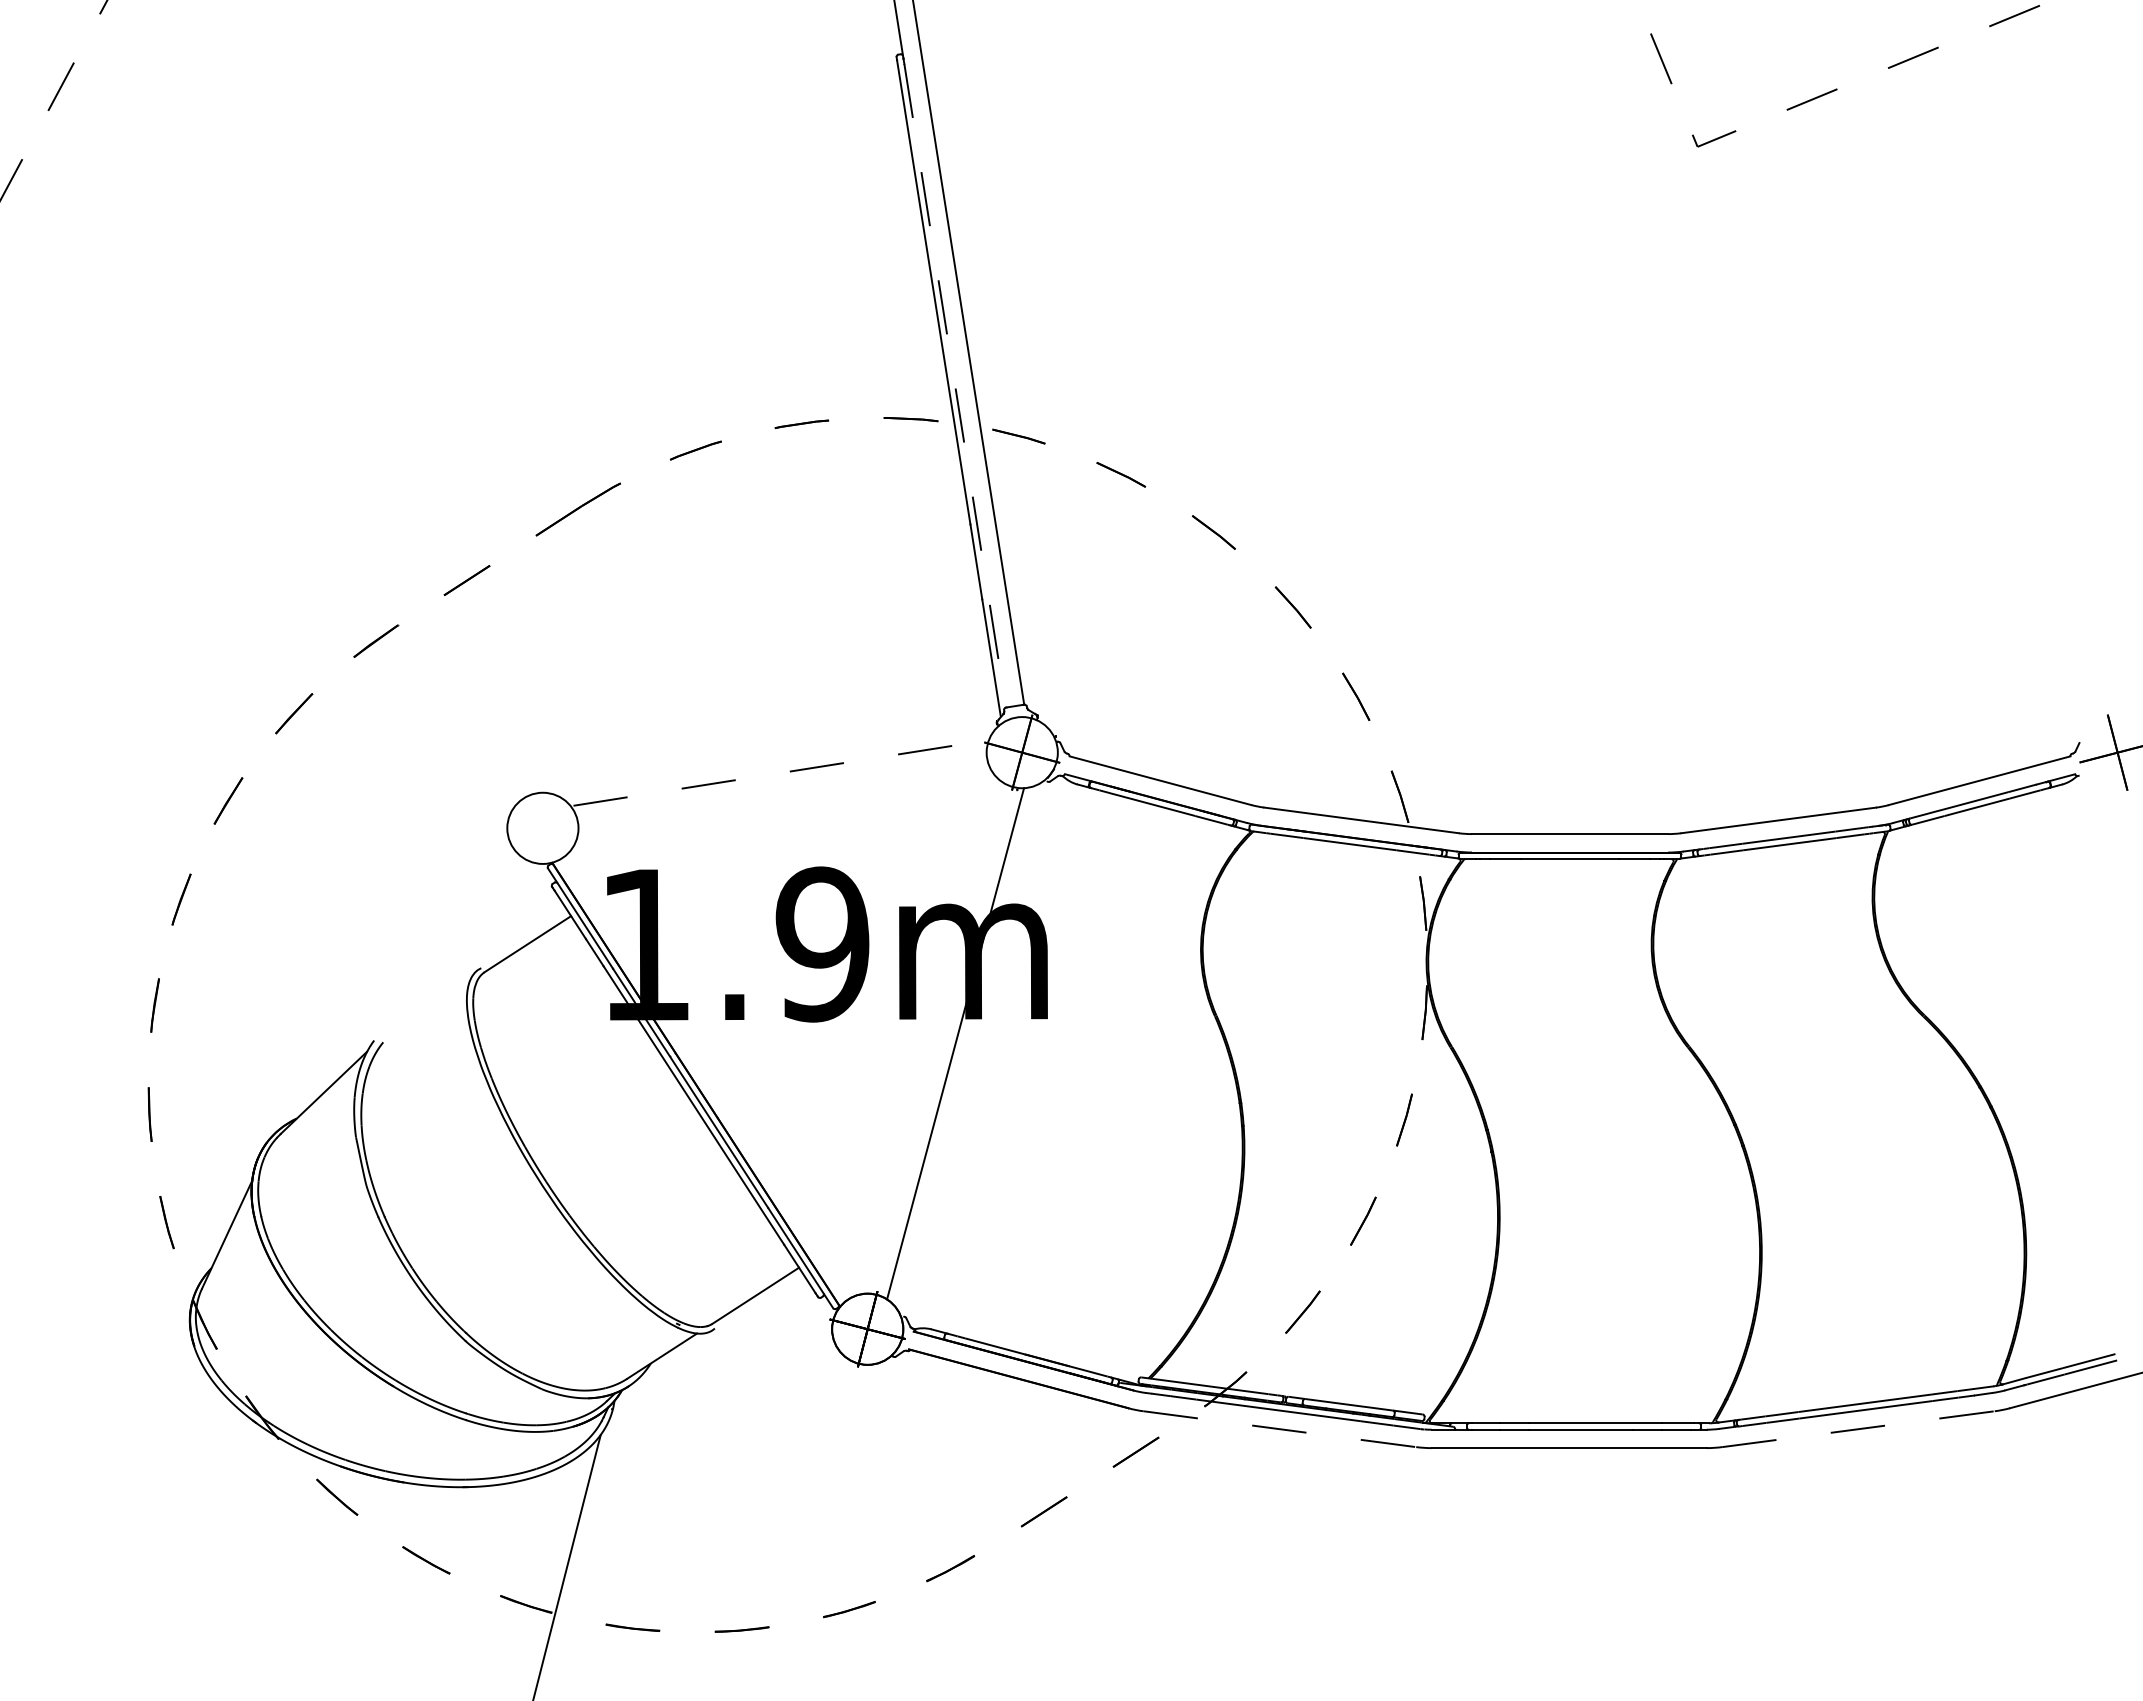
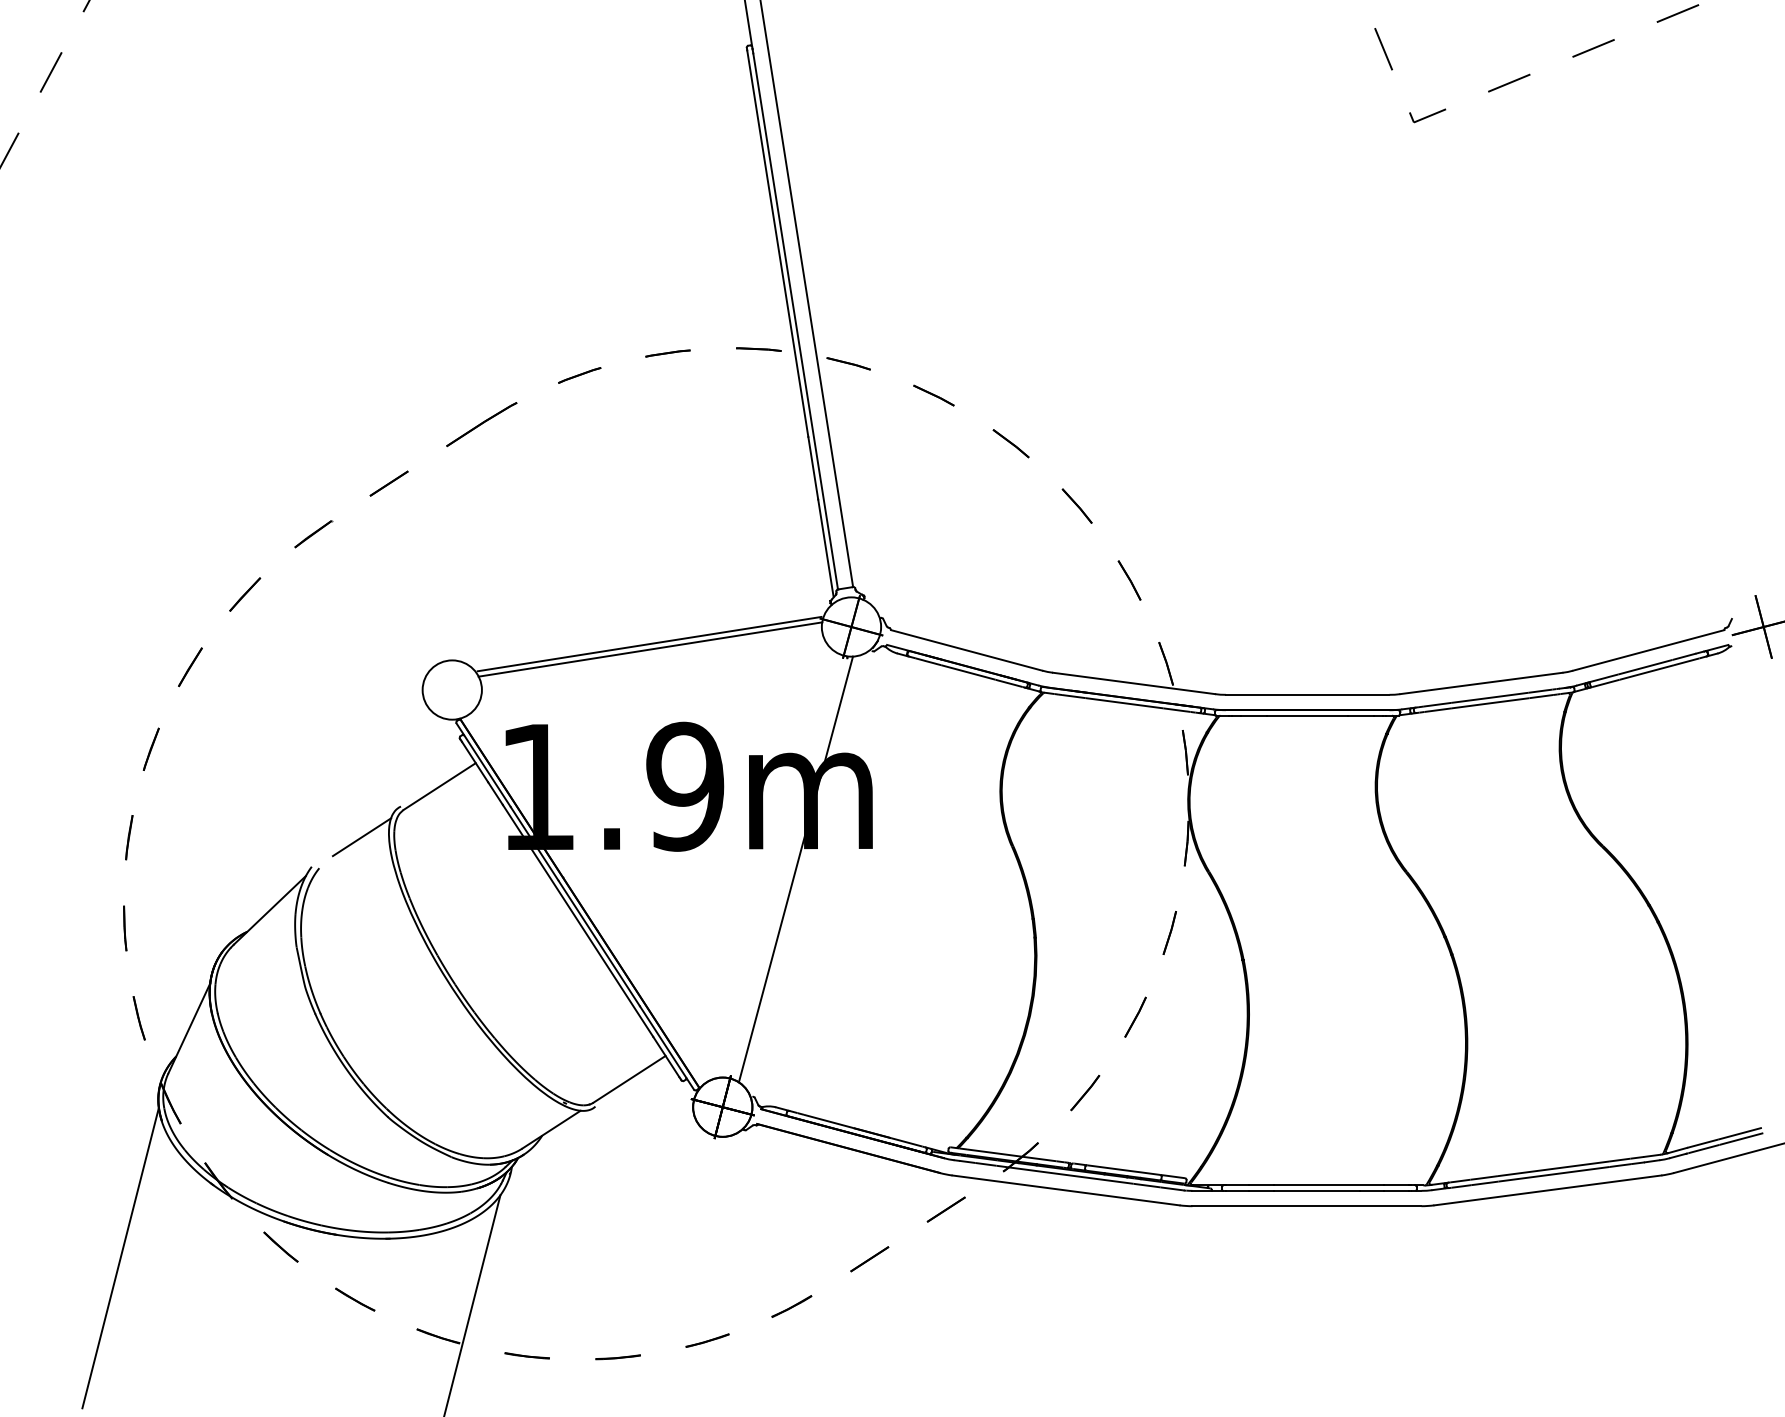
line: (955, 385) -> (795, 321), dashed -> solid
line: (779, 773) -> (649, 644), dashed -> solid
line: (780, 779) -> (650, 649), added
line: (434, 1004) -> (362, 836), added
line: (1280, 1429) -> (1066, 1190), dashed -> solid
line: (1858, 1429) -> (1547, 1190), dashed -> solid
line: (144, 1510) -> (120, 1258), added

